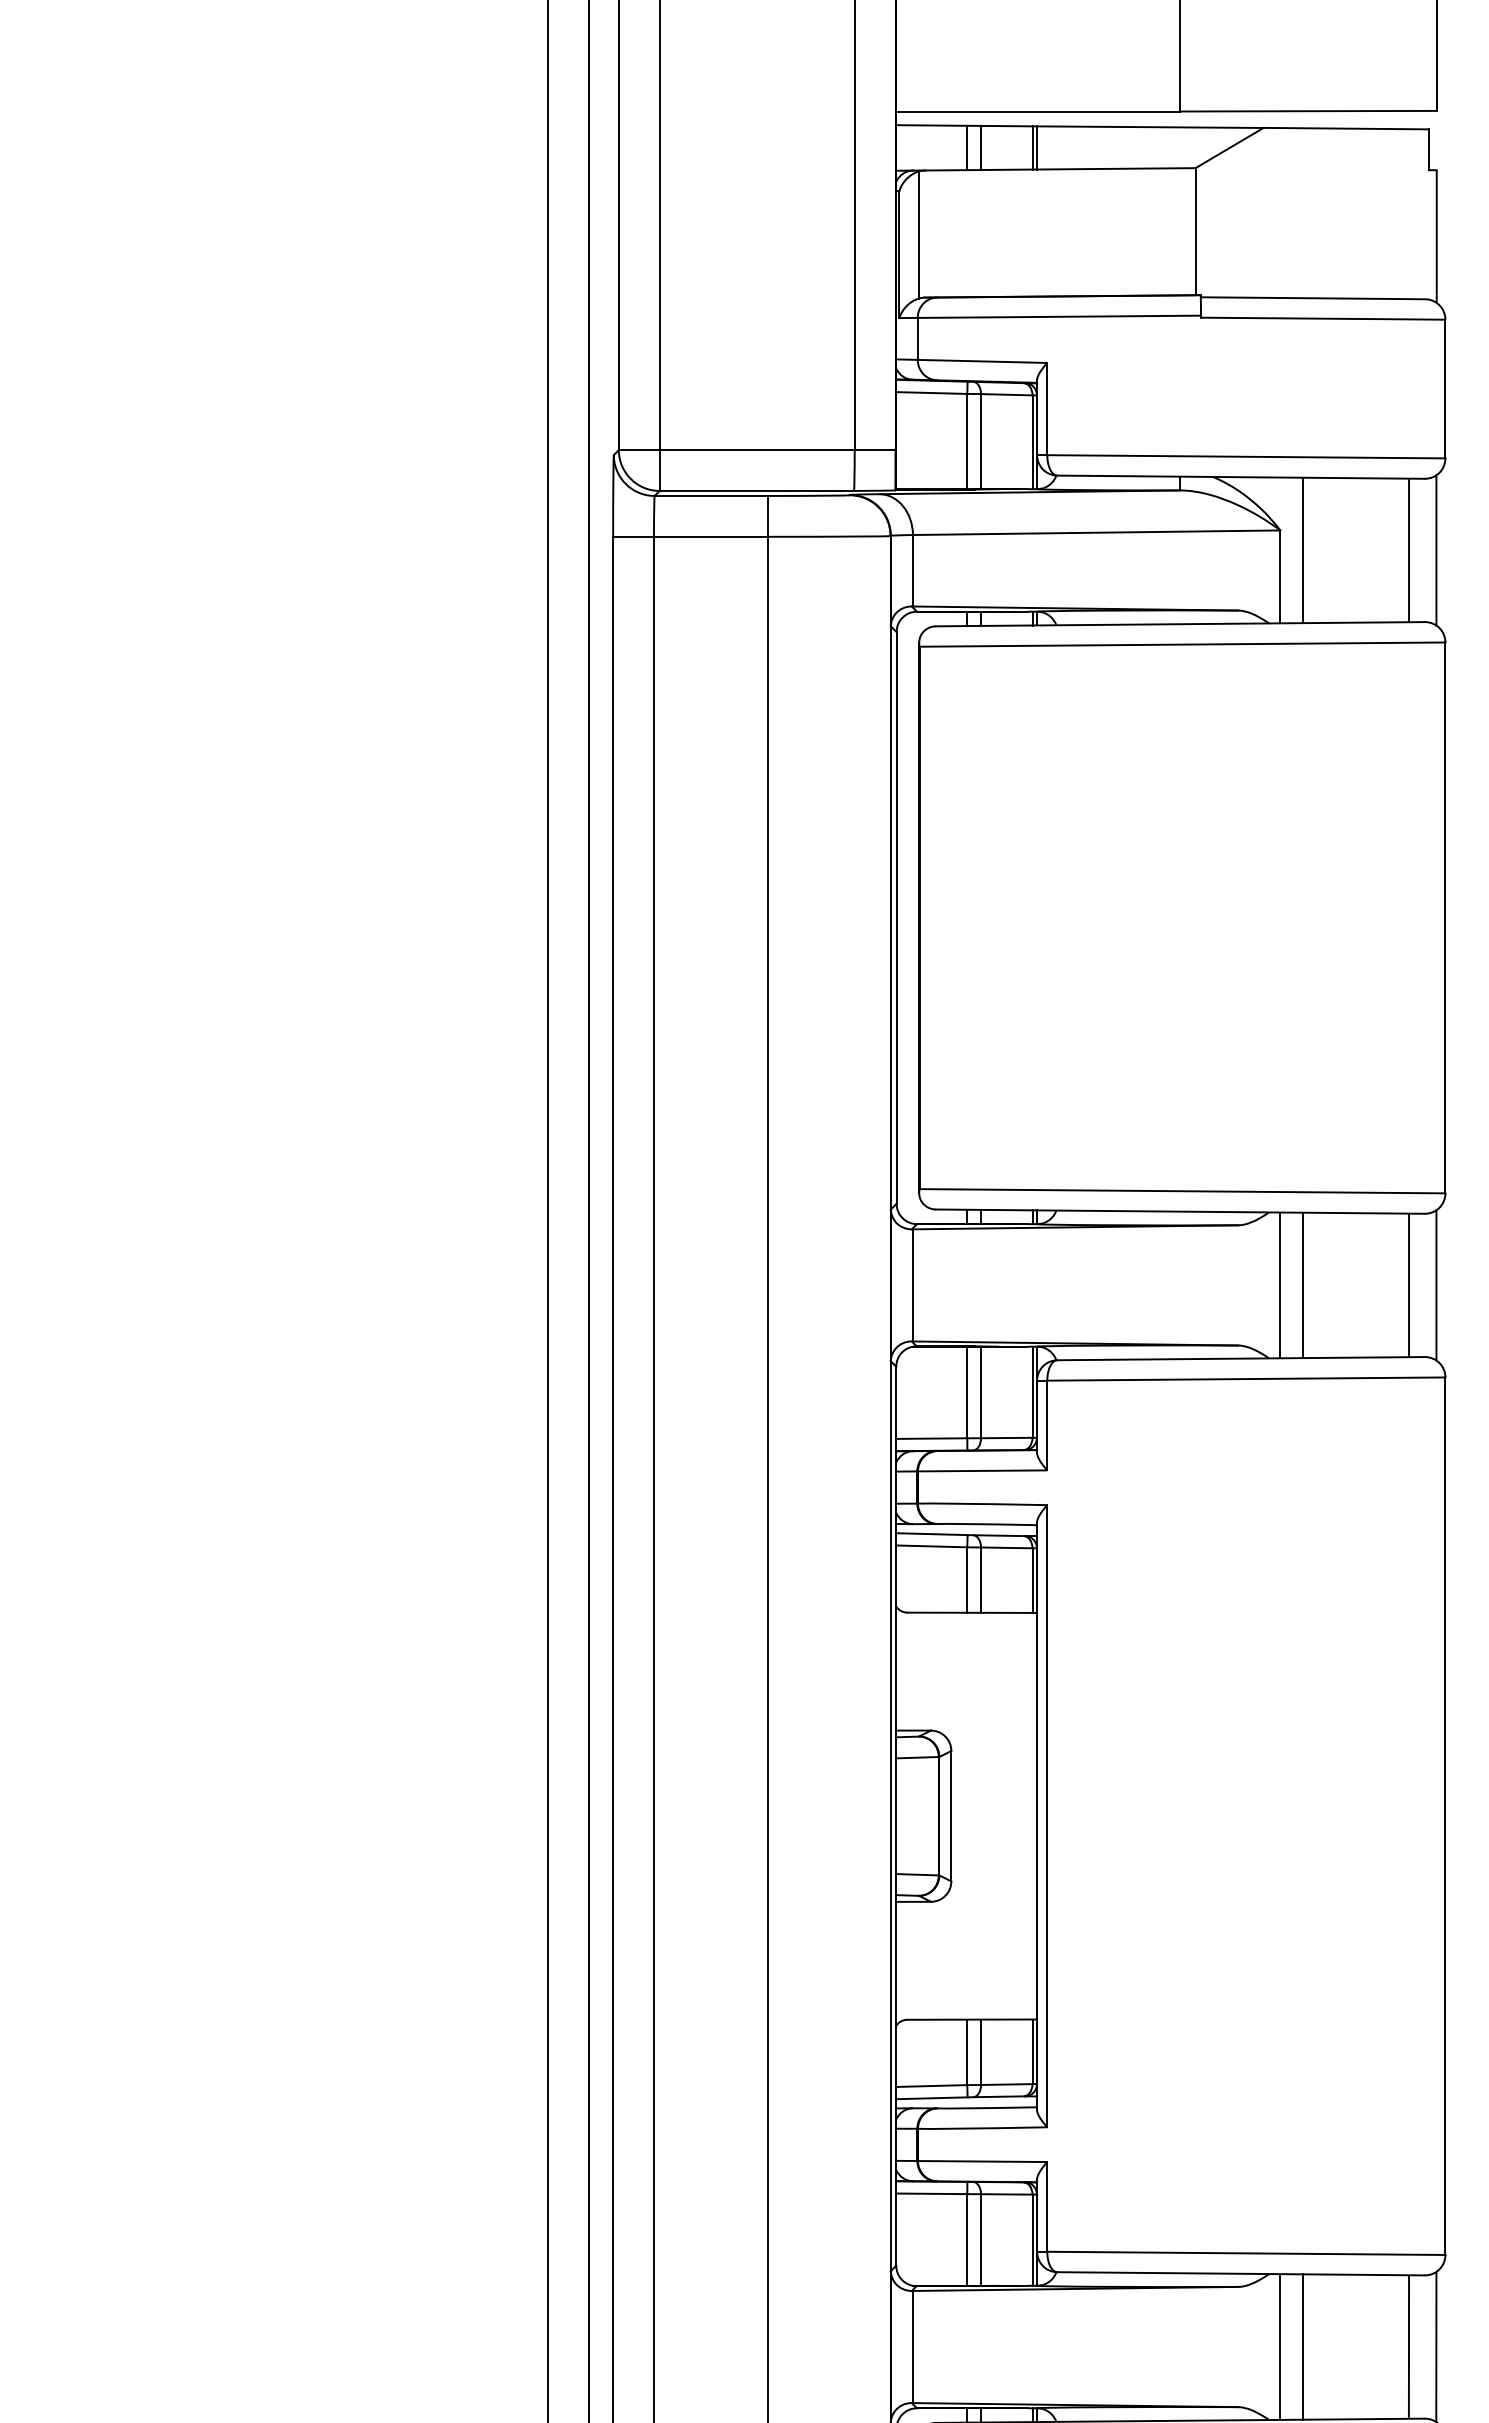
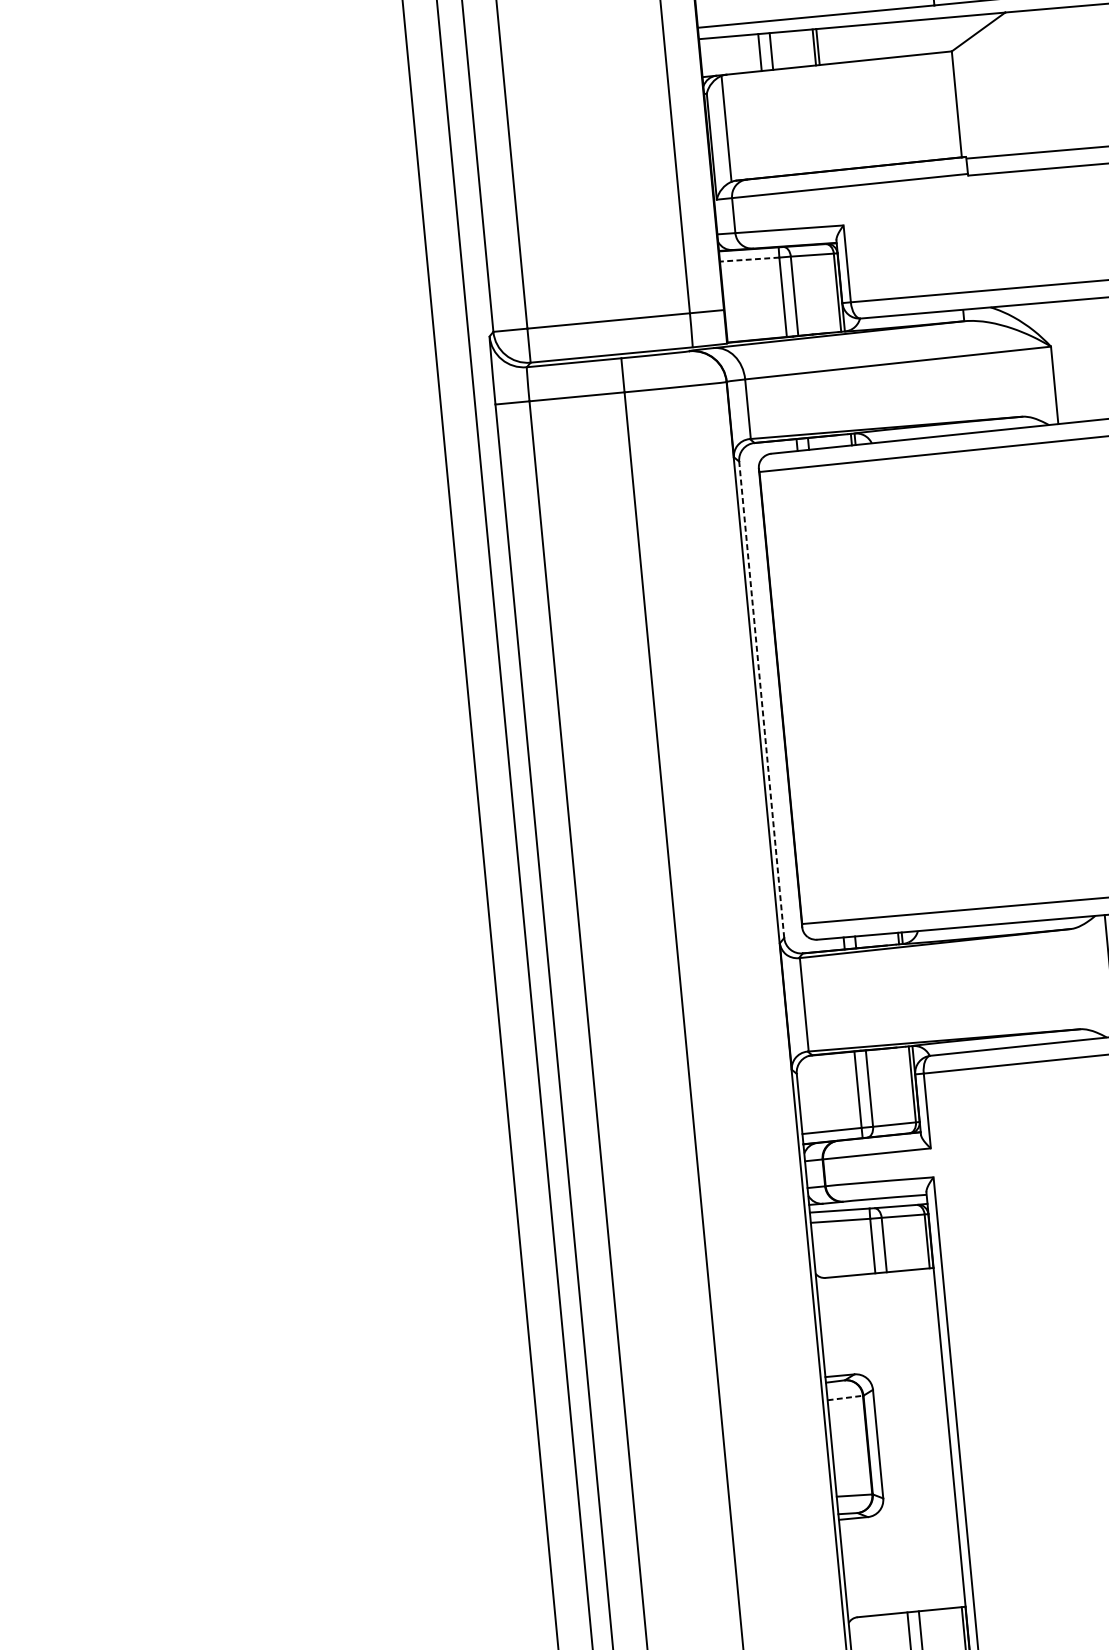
line: (931, 393) -> (749, 260), solid -> dashed
line: (1302, 550) -> (1071, 361), removed
line: (896, 917) -> (761, 699), solid -> dashed
line: (917, 1757) -> (845, 1397), solid -> dashed

